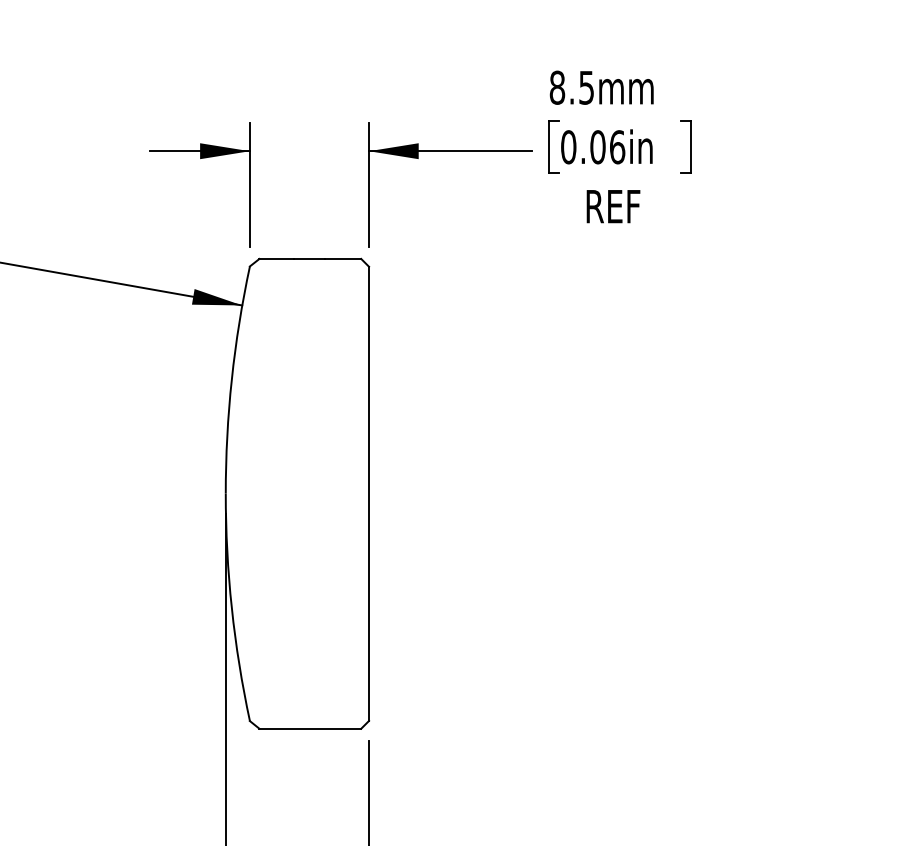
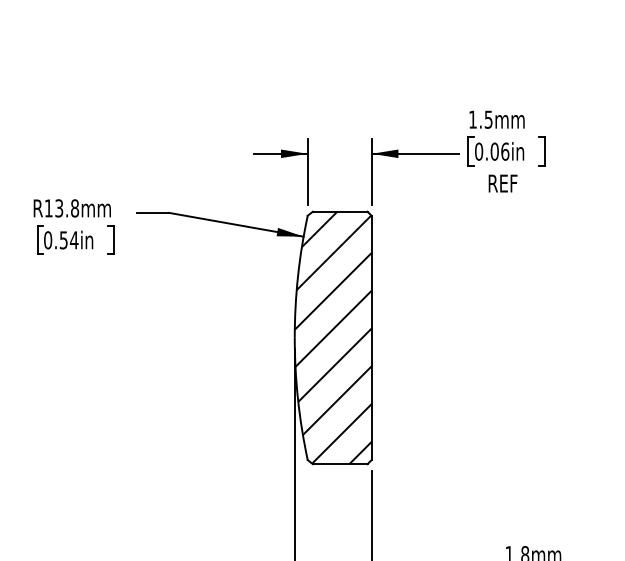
text: (558, 87) -> (473, 119), 8.5mm -> 1.5mm
hatch: (296, 493) -> (332, 337), added

